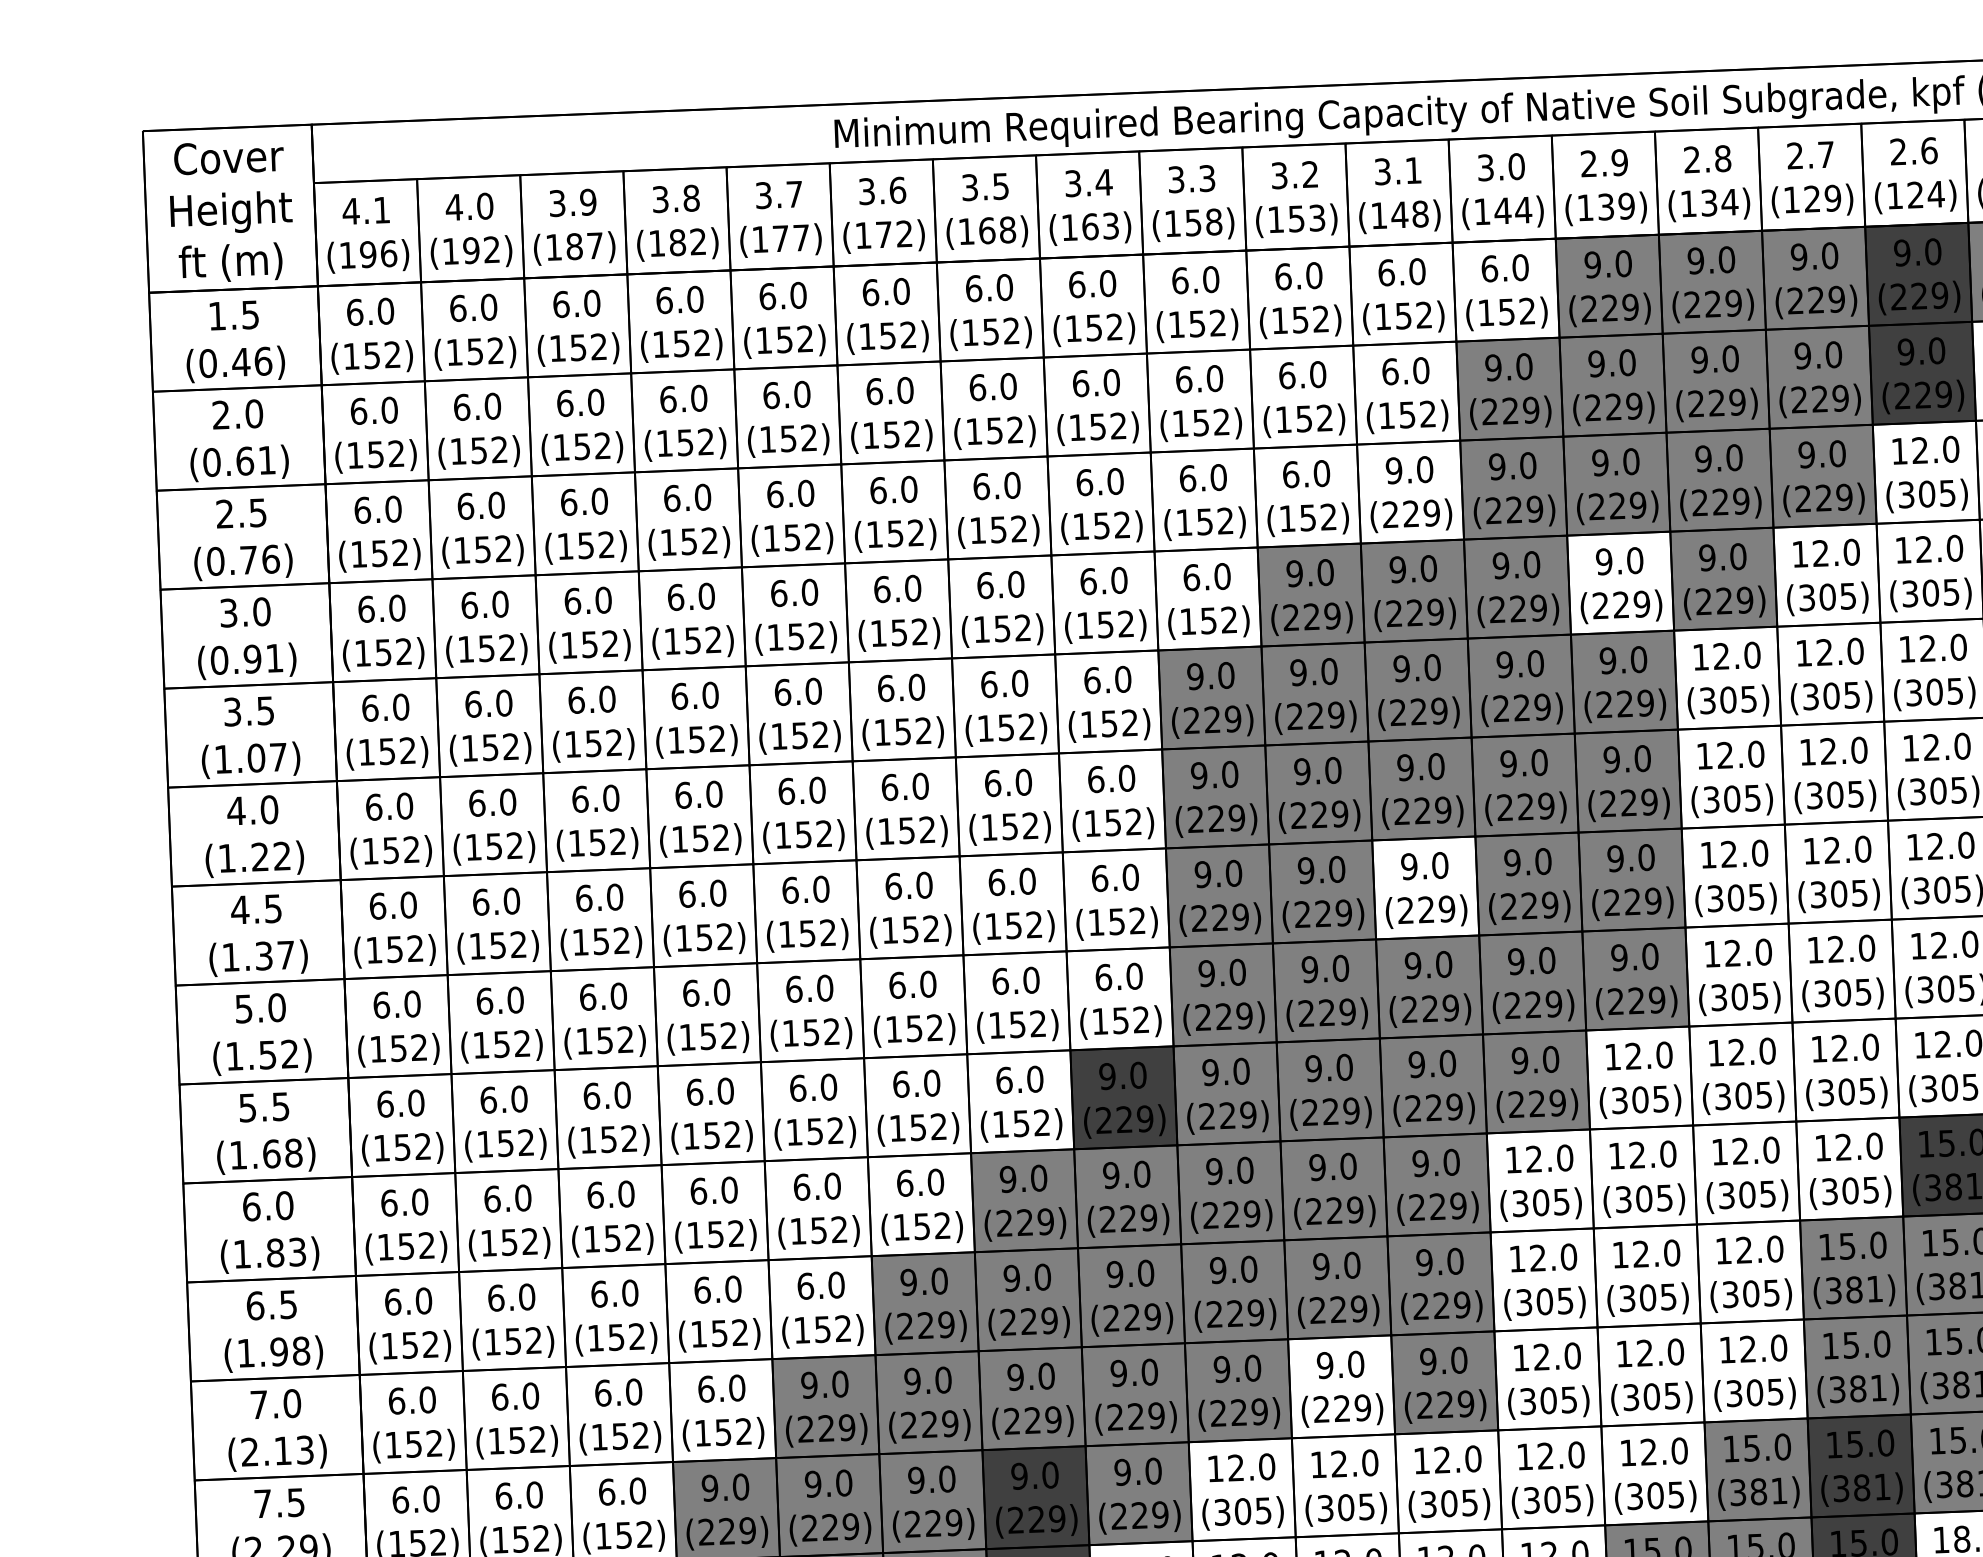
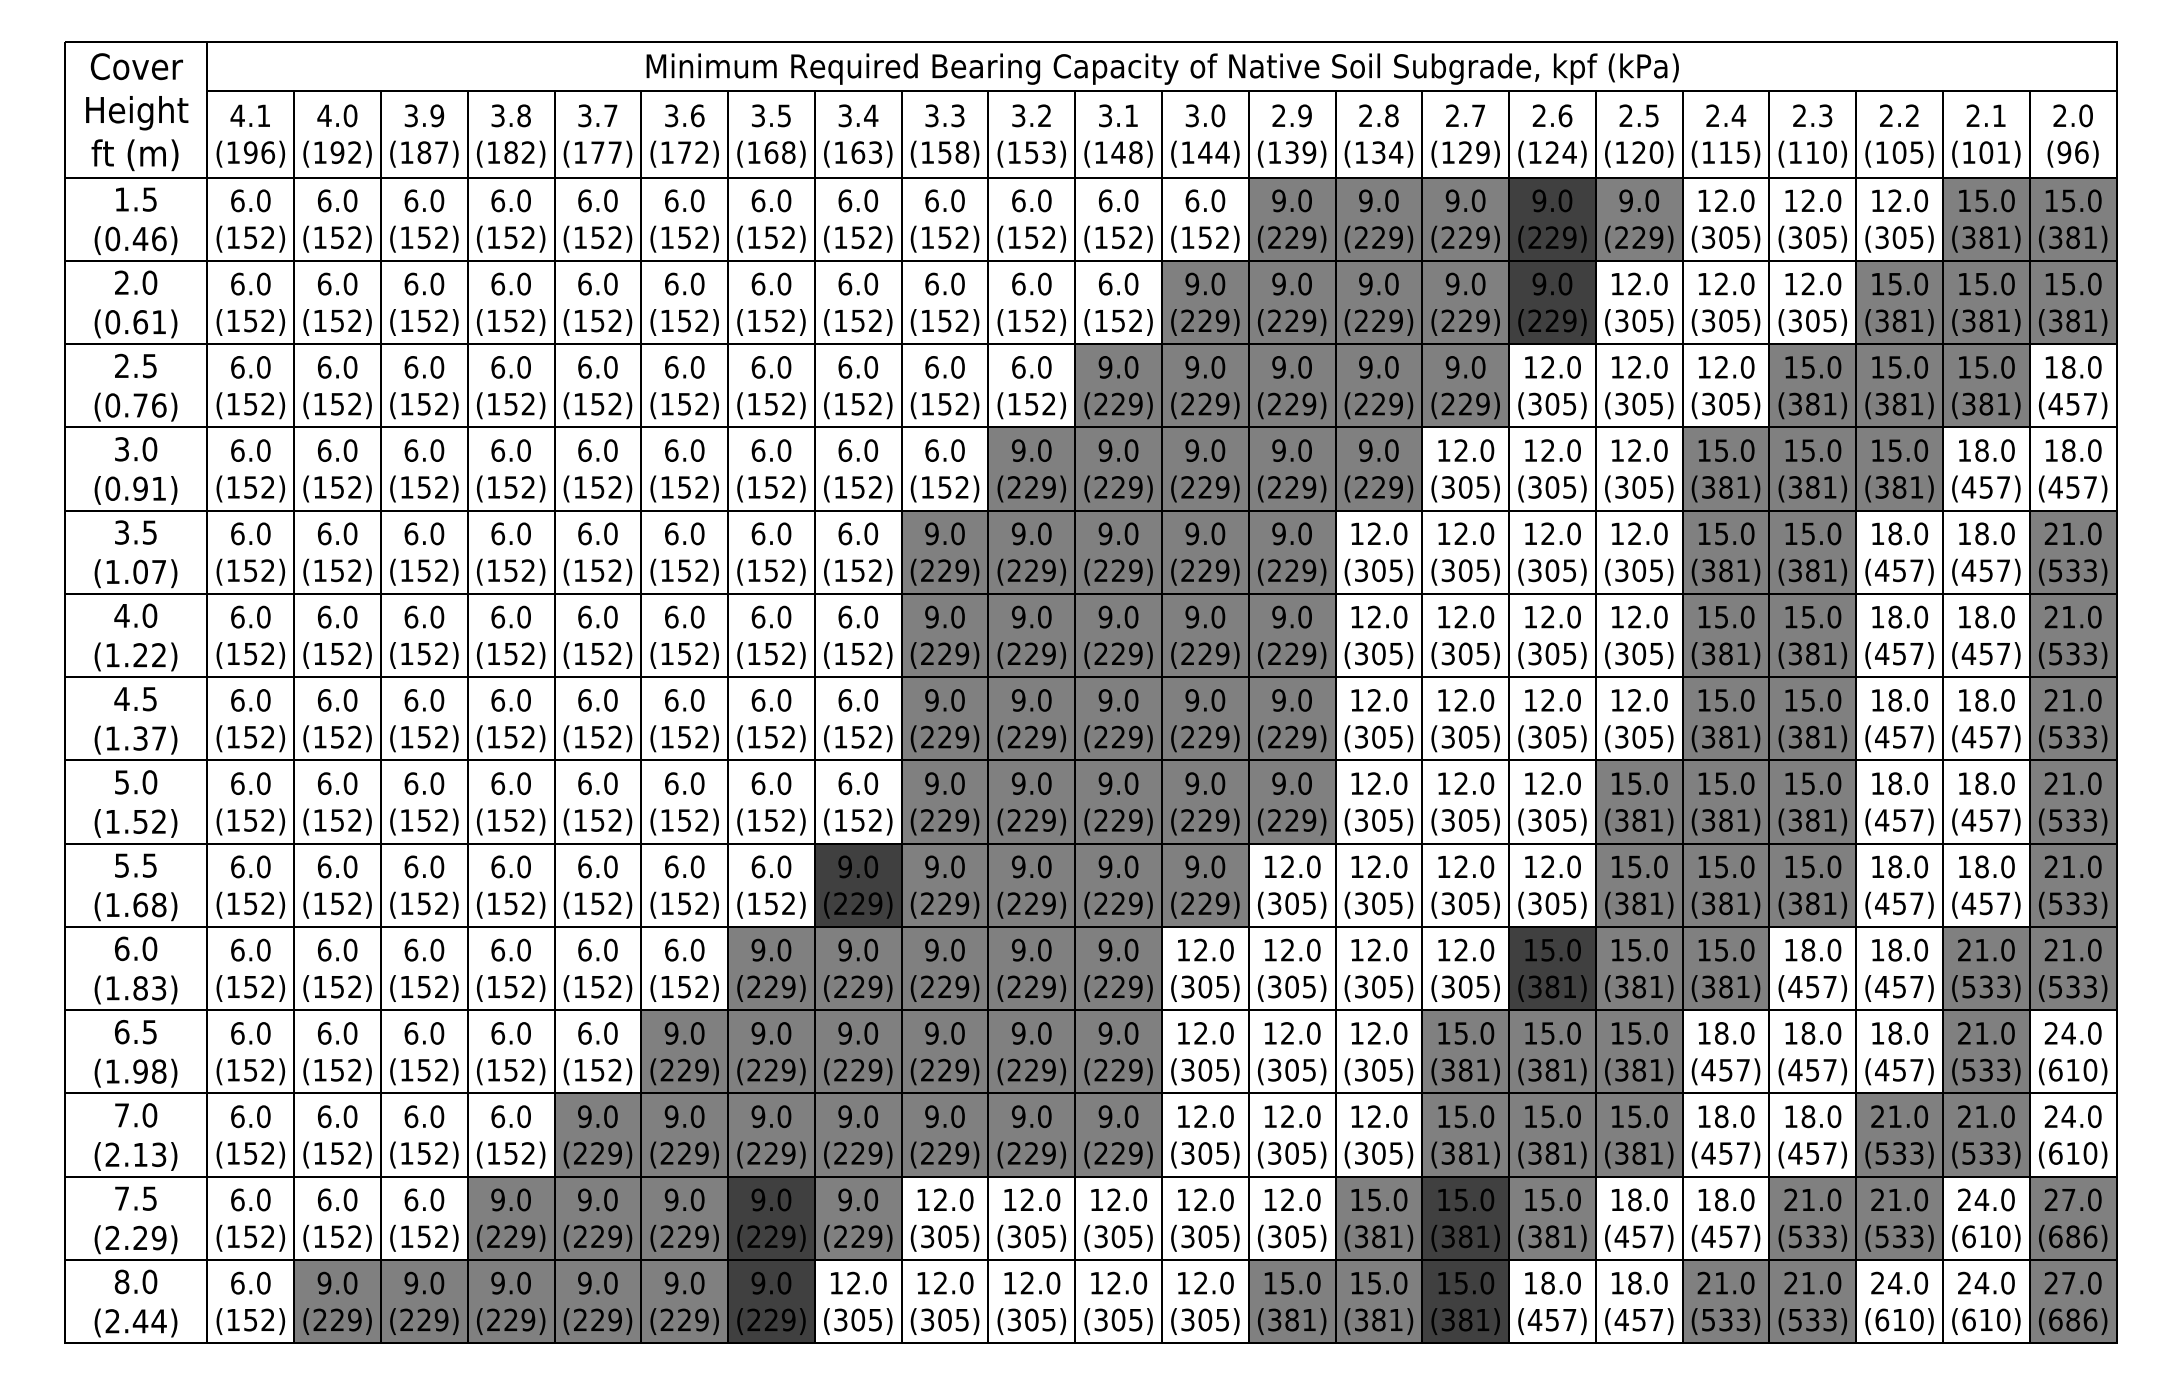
fill: (1410, 491) -> (1118, 385), added
fill: (1619, 582) -> (1291, 468), added
fill: (1425, 887) -> (1118, 718), added
fill: (1341, 1386) -> (1031, 1134), added

